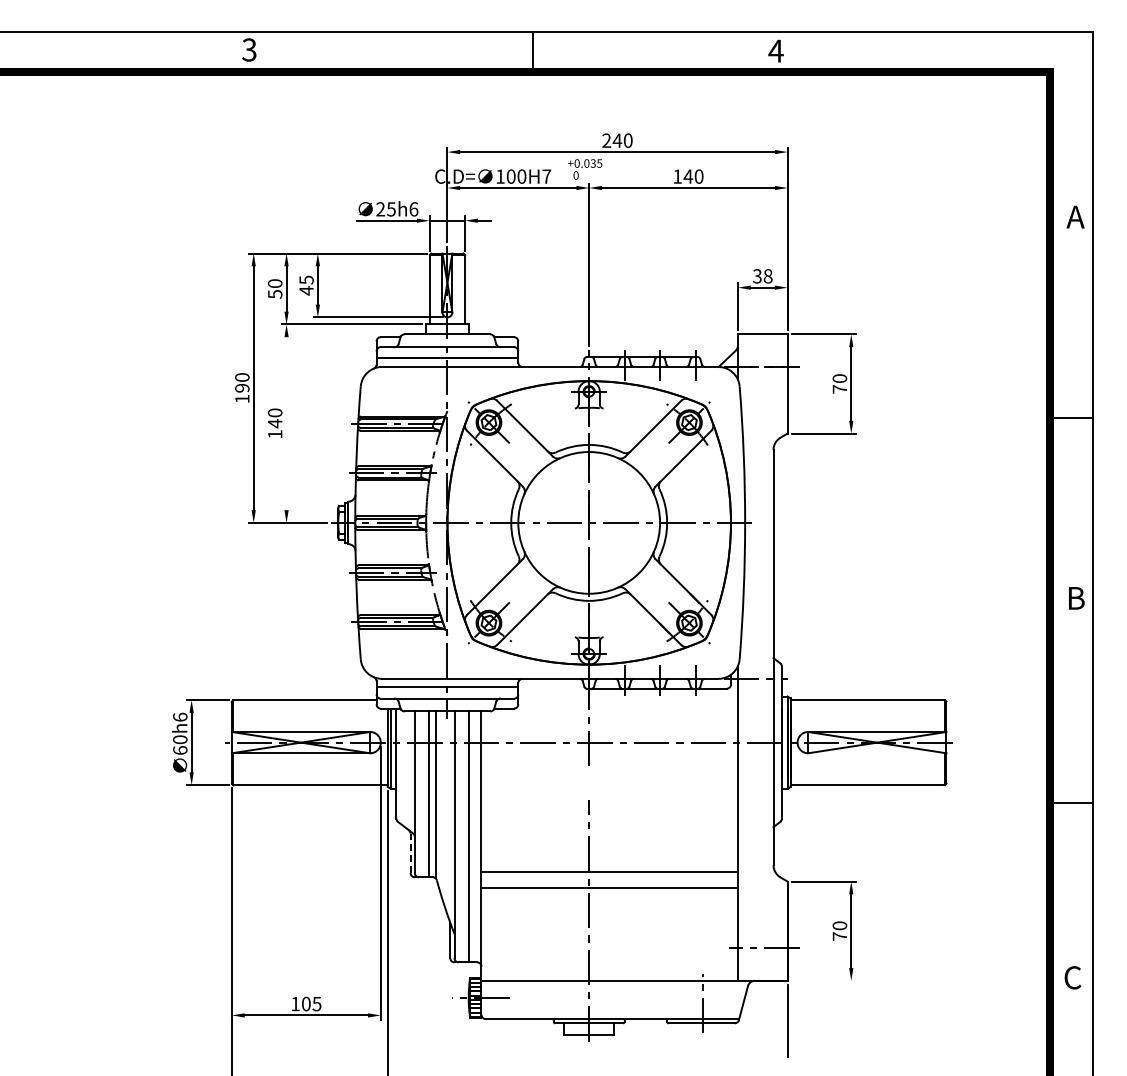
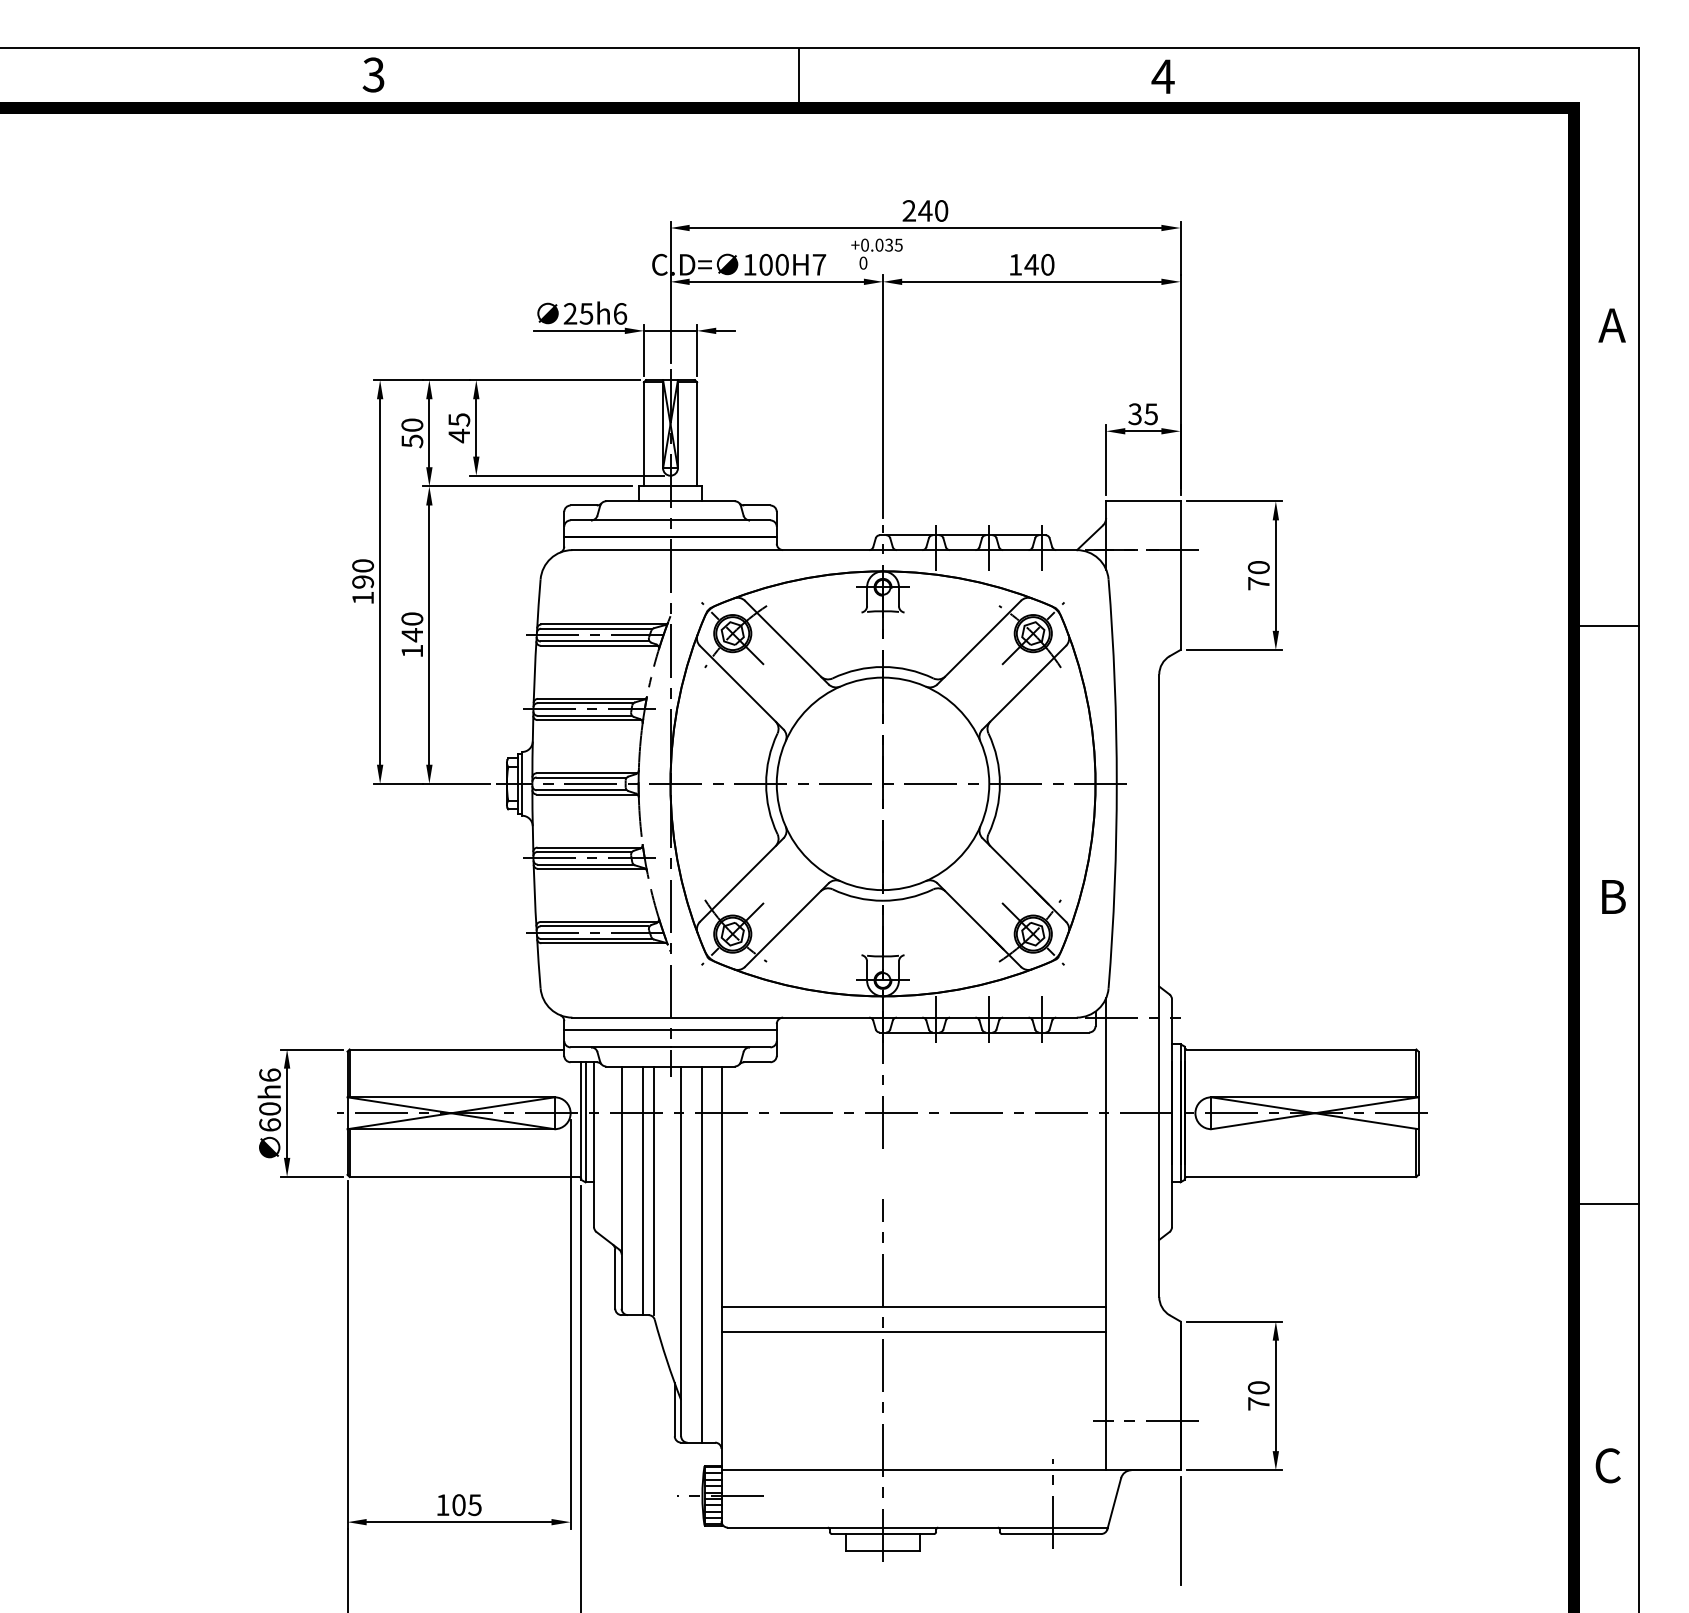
text: (767, 276) -> (1150, 414), 38 -> 35
line: (286, 423) -> (429, 634), added
line: (410, 853) -> (615, 1279), dashed -> solid
line: (823, 980) -> (1234, 1469), added

